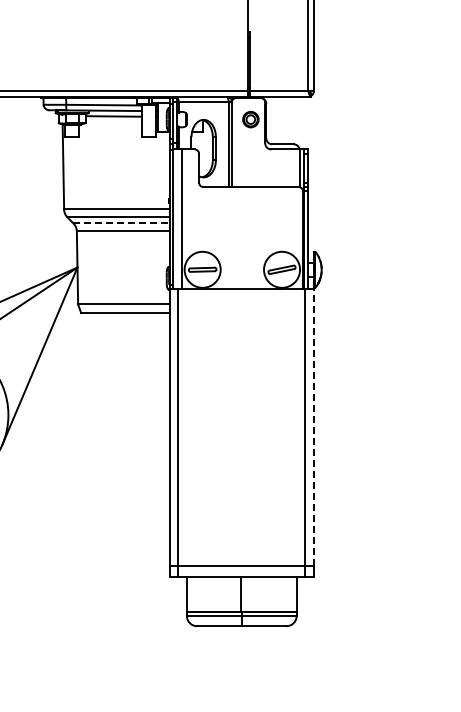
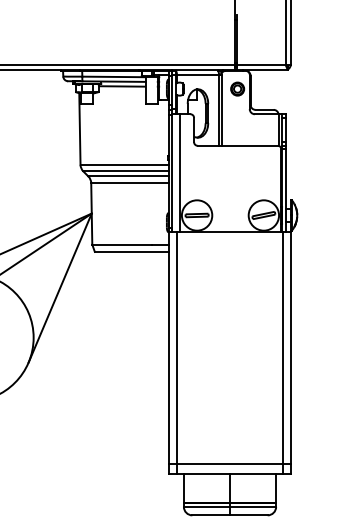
line: (122, 223) -> (129, 176), dashed -> solid
line: (313, 426) -> (290, 347), dashed -> solid

